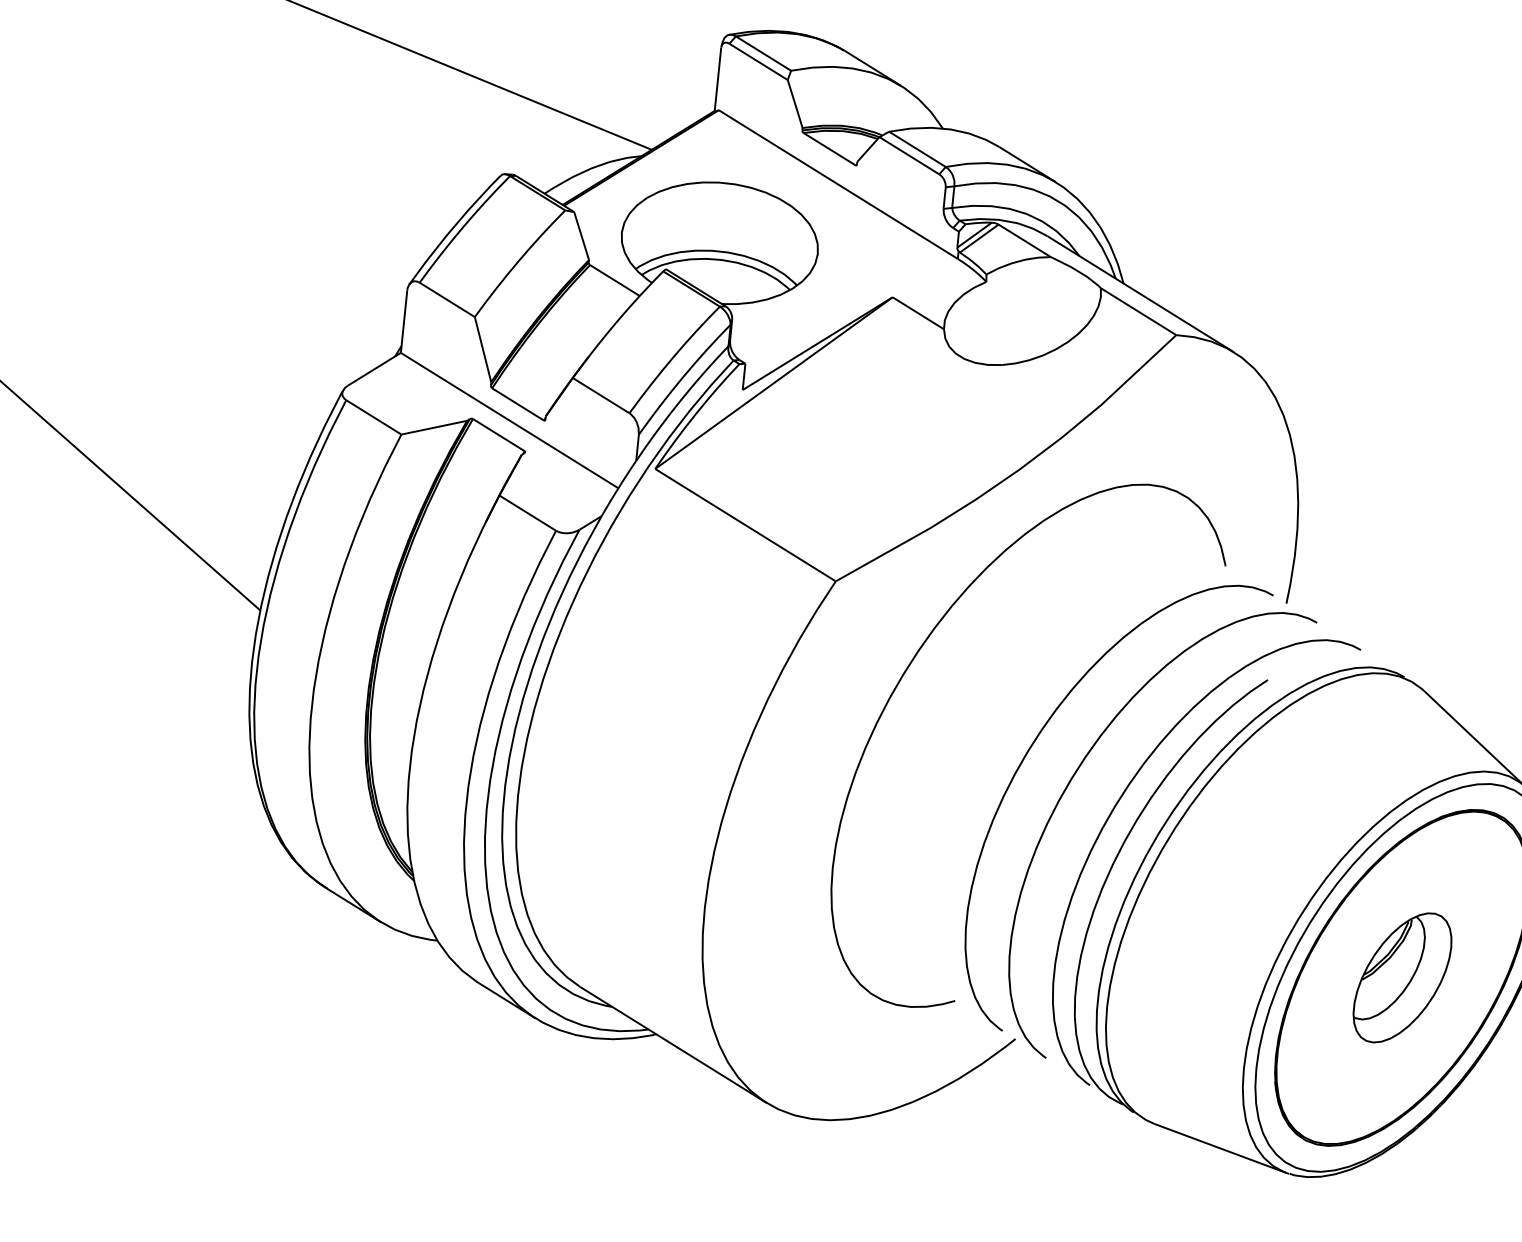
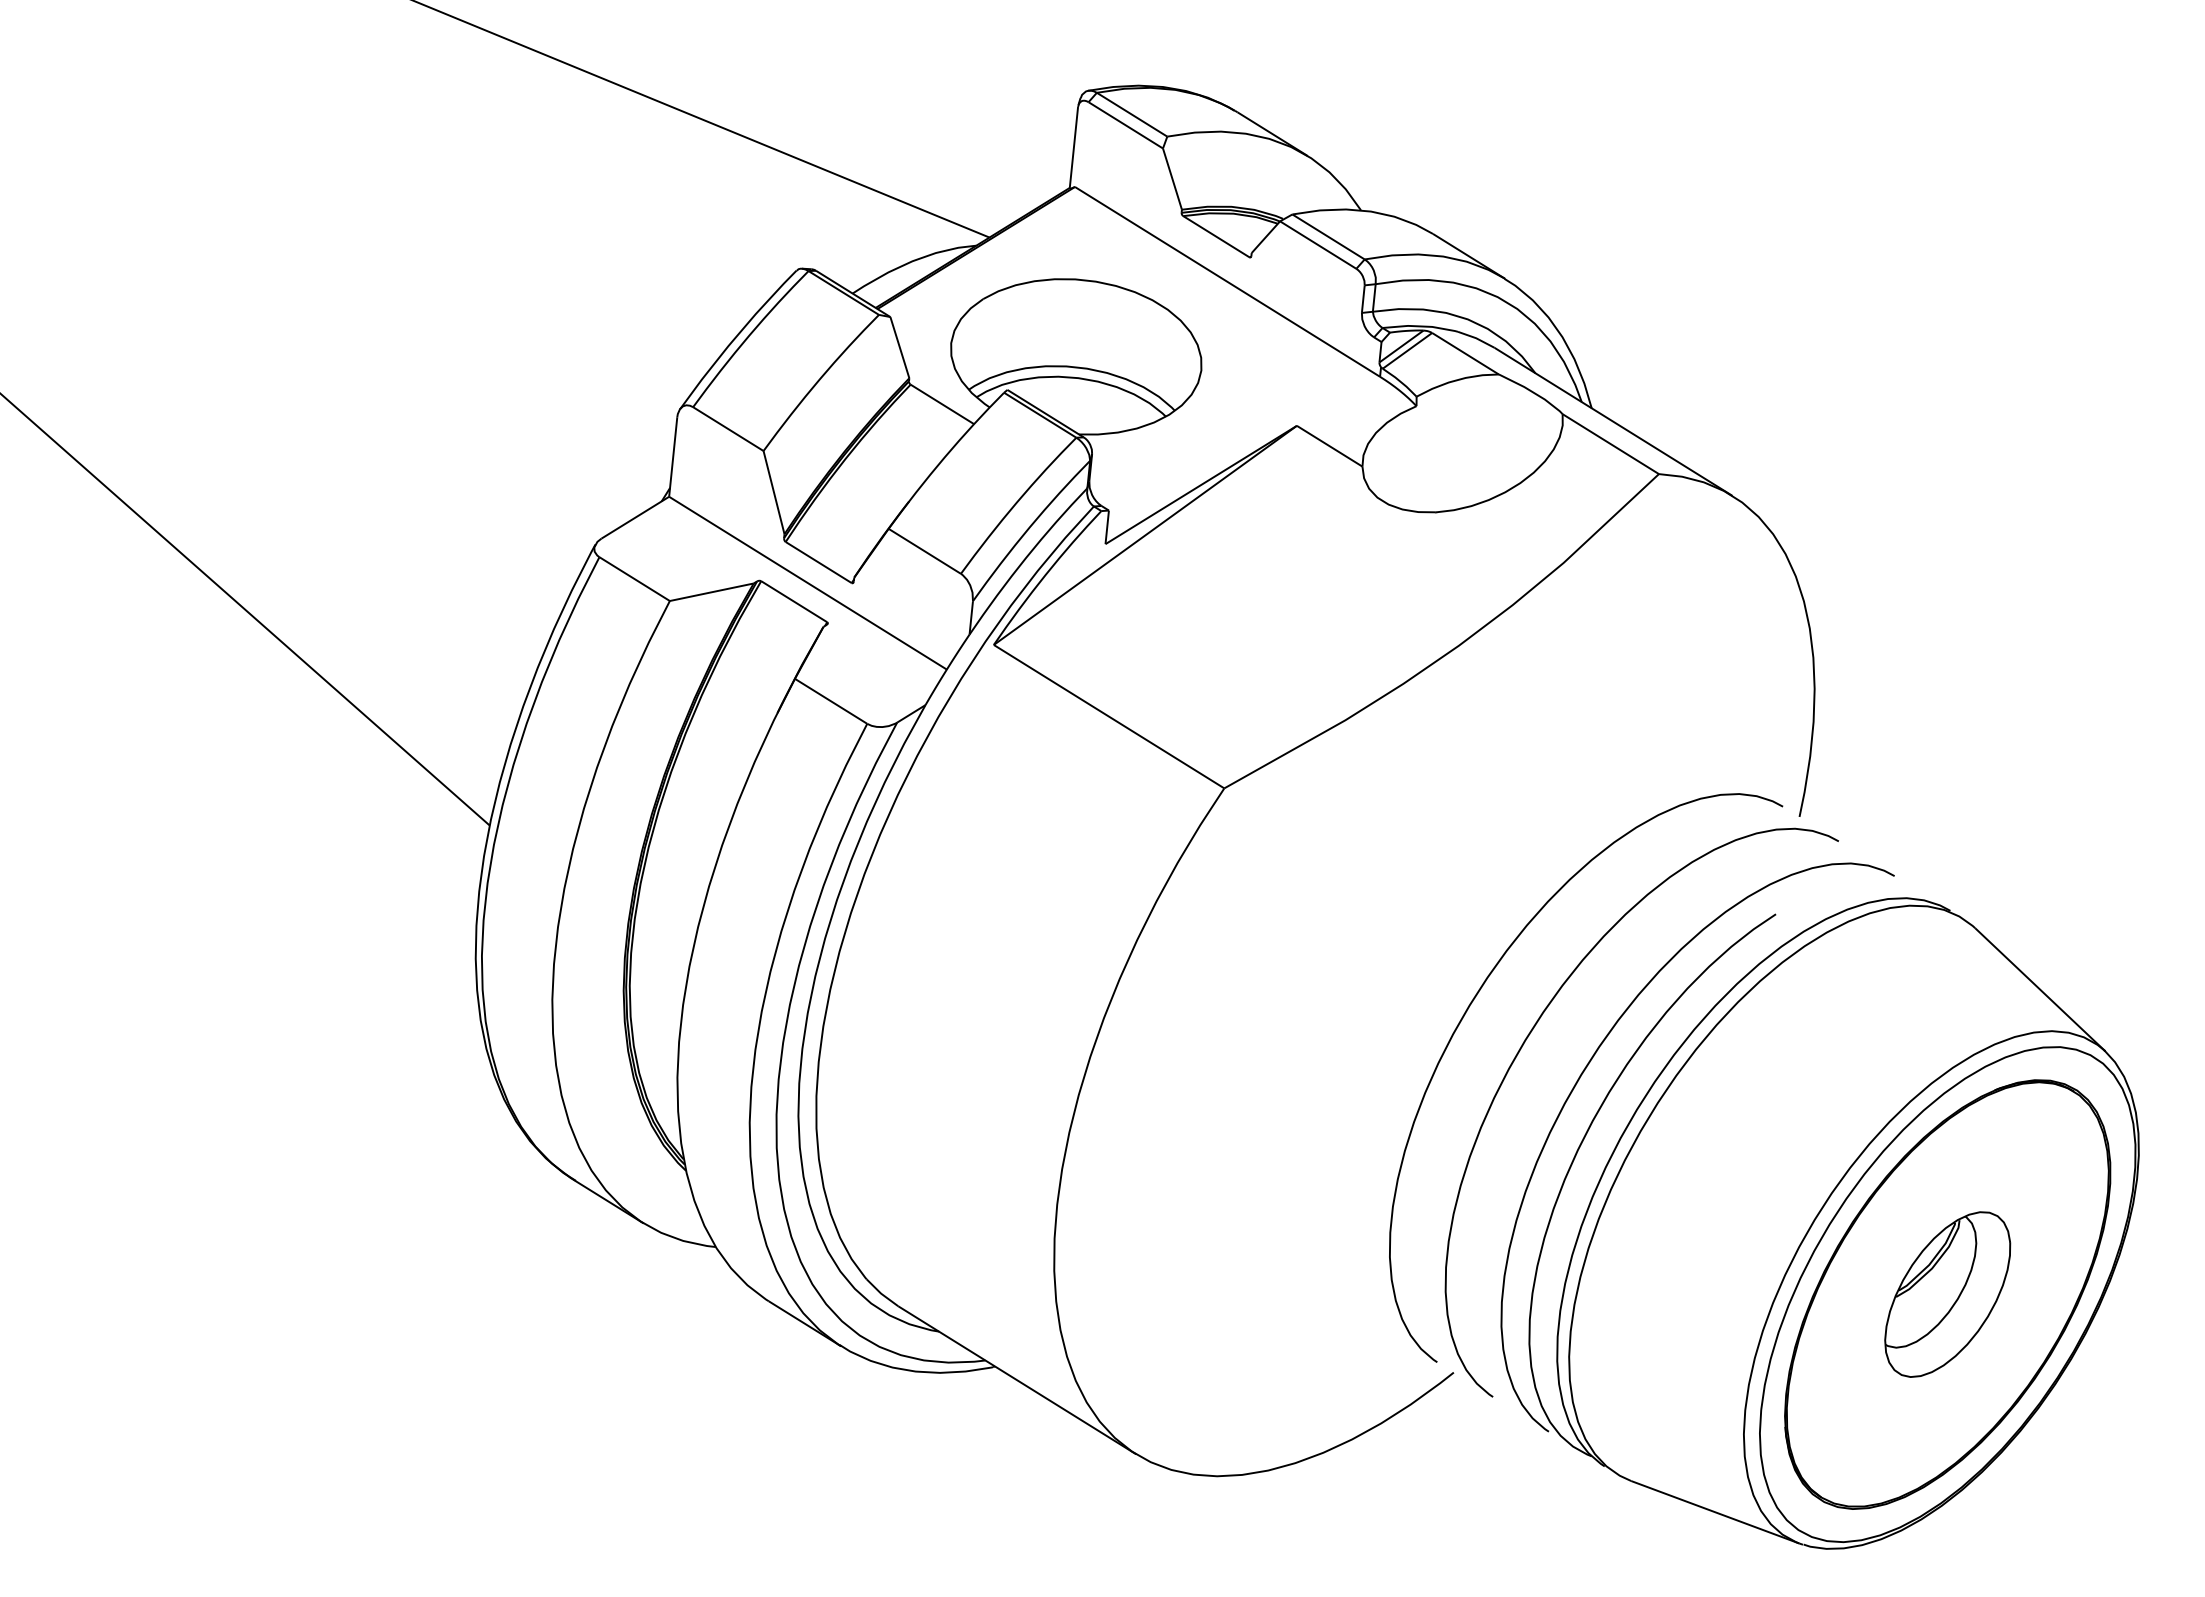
curve: (908, 669) -> (1316, 900), removed

